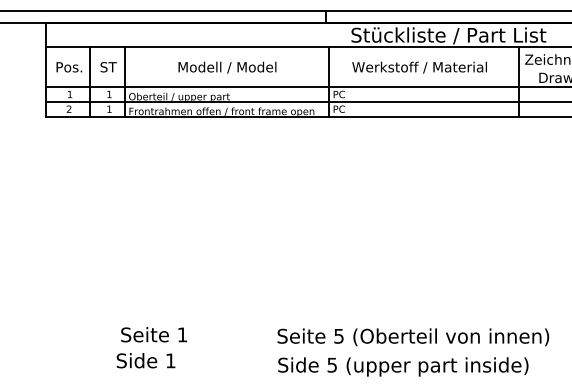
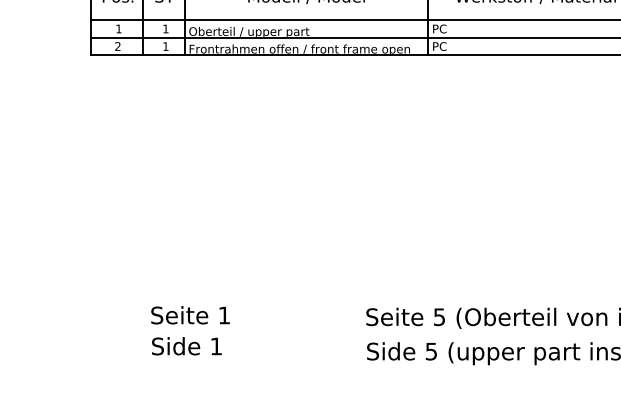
text: (153, 334) -> (189, 315), moved
text: (145, 360) -> (186, 346), moved

